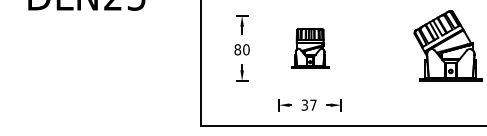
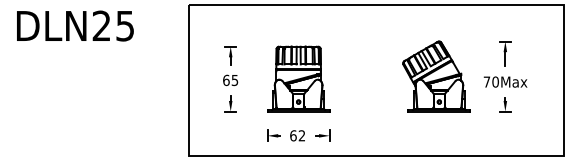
part: (309, 47) -> (298, 78), size x1.67
text: (241, 48) -> (230, 79), 80 -> 65
text: (308, 104) -> (297, 135), 37 -> 62

